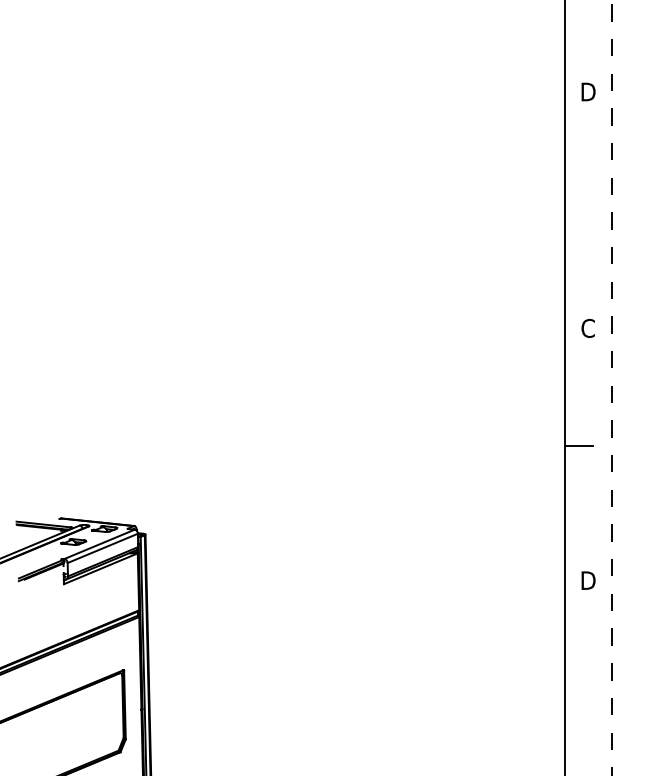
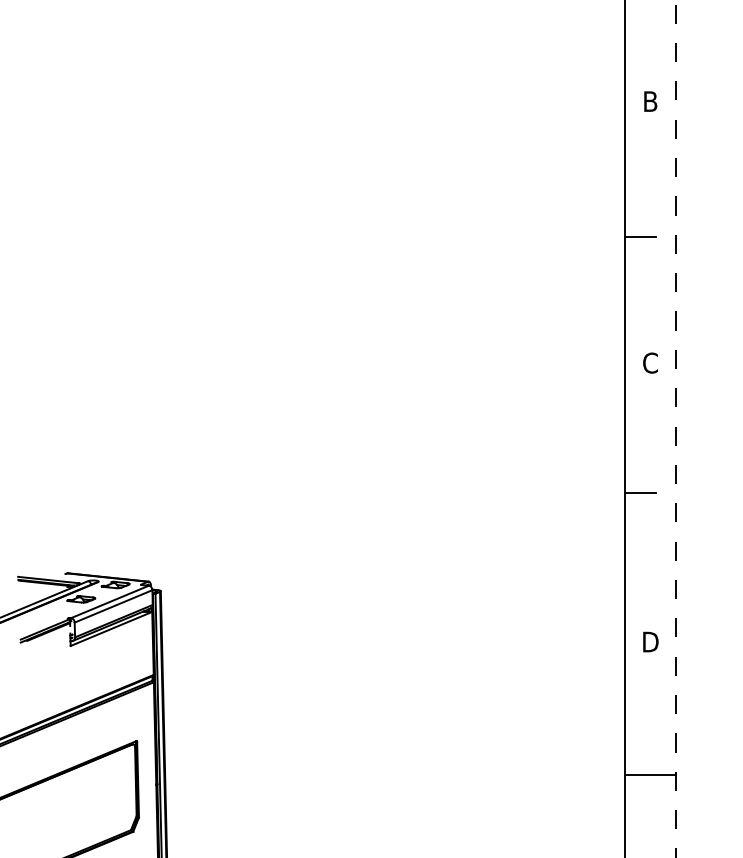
text: (588, 91) -> (650, 101), D -> B
line: (579, 214) -> (640, 237), added
line: (588, 700) -> (650, 774), added

